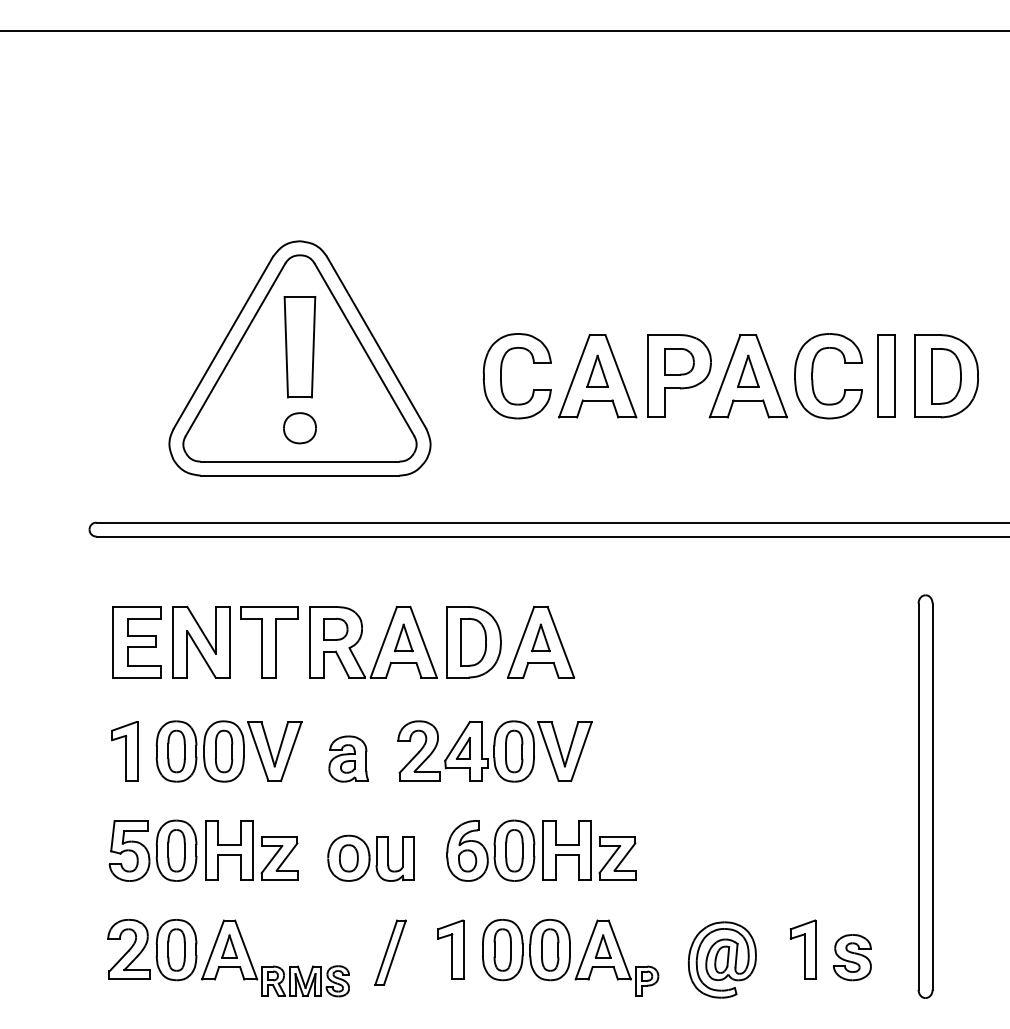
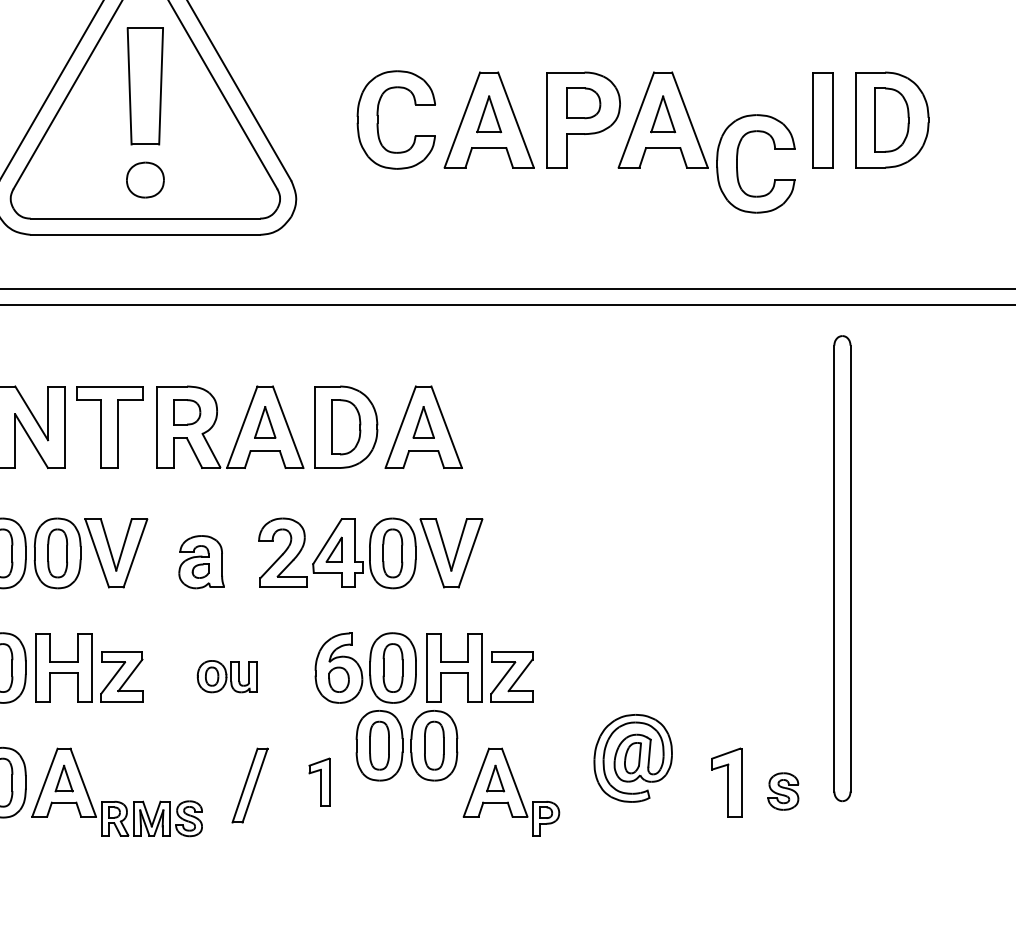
part: (813, 379) -> (738, 167), moved
part: (925, 796) -> (842, 568), moved
part: (370, 857) -> (226, 675), size x0.6
part: (450, 949) -> (319, 782), size x0.7
part: (526, 950) -> (406, 746), moved
part: (852, 957) -> (783, 791), size x0.7
part: (722, 959) -> (633, 757), moved

